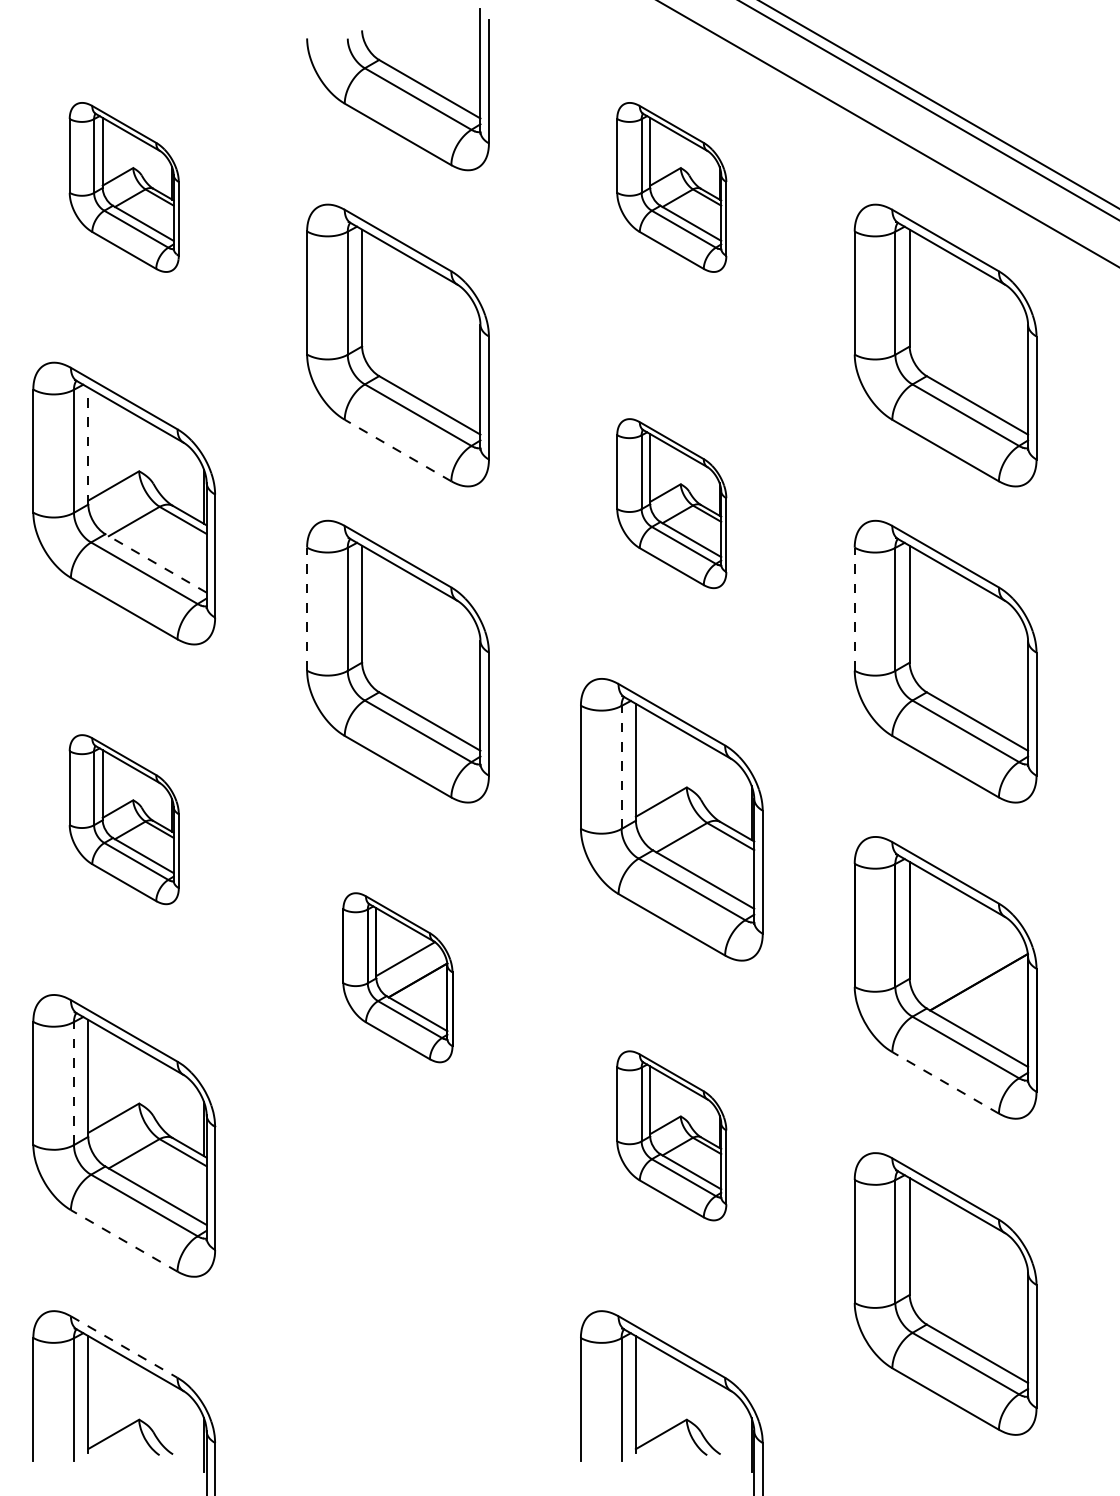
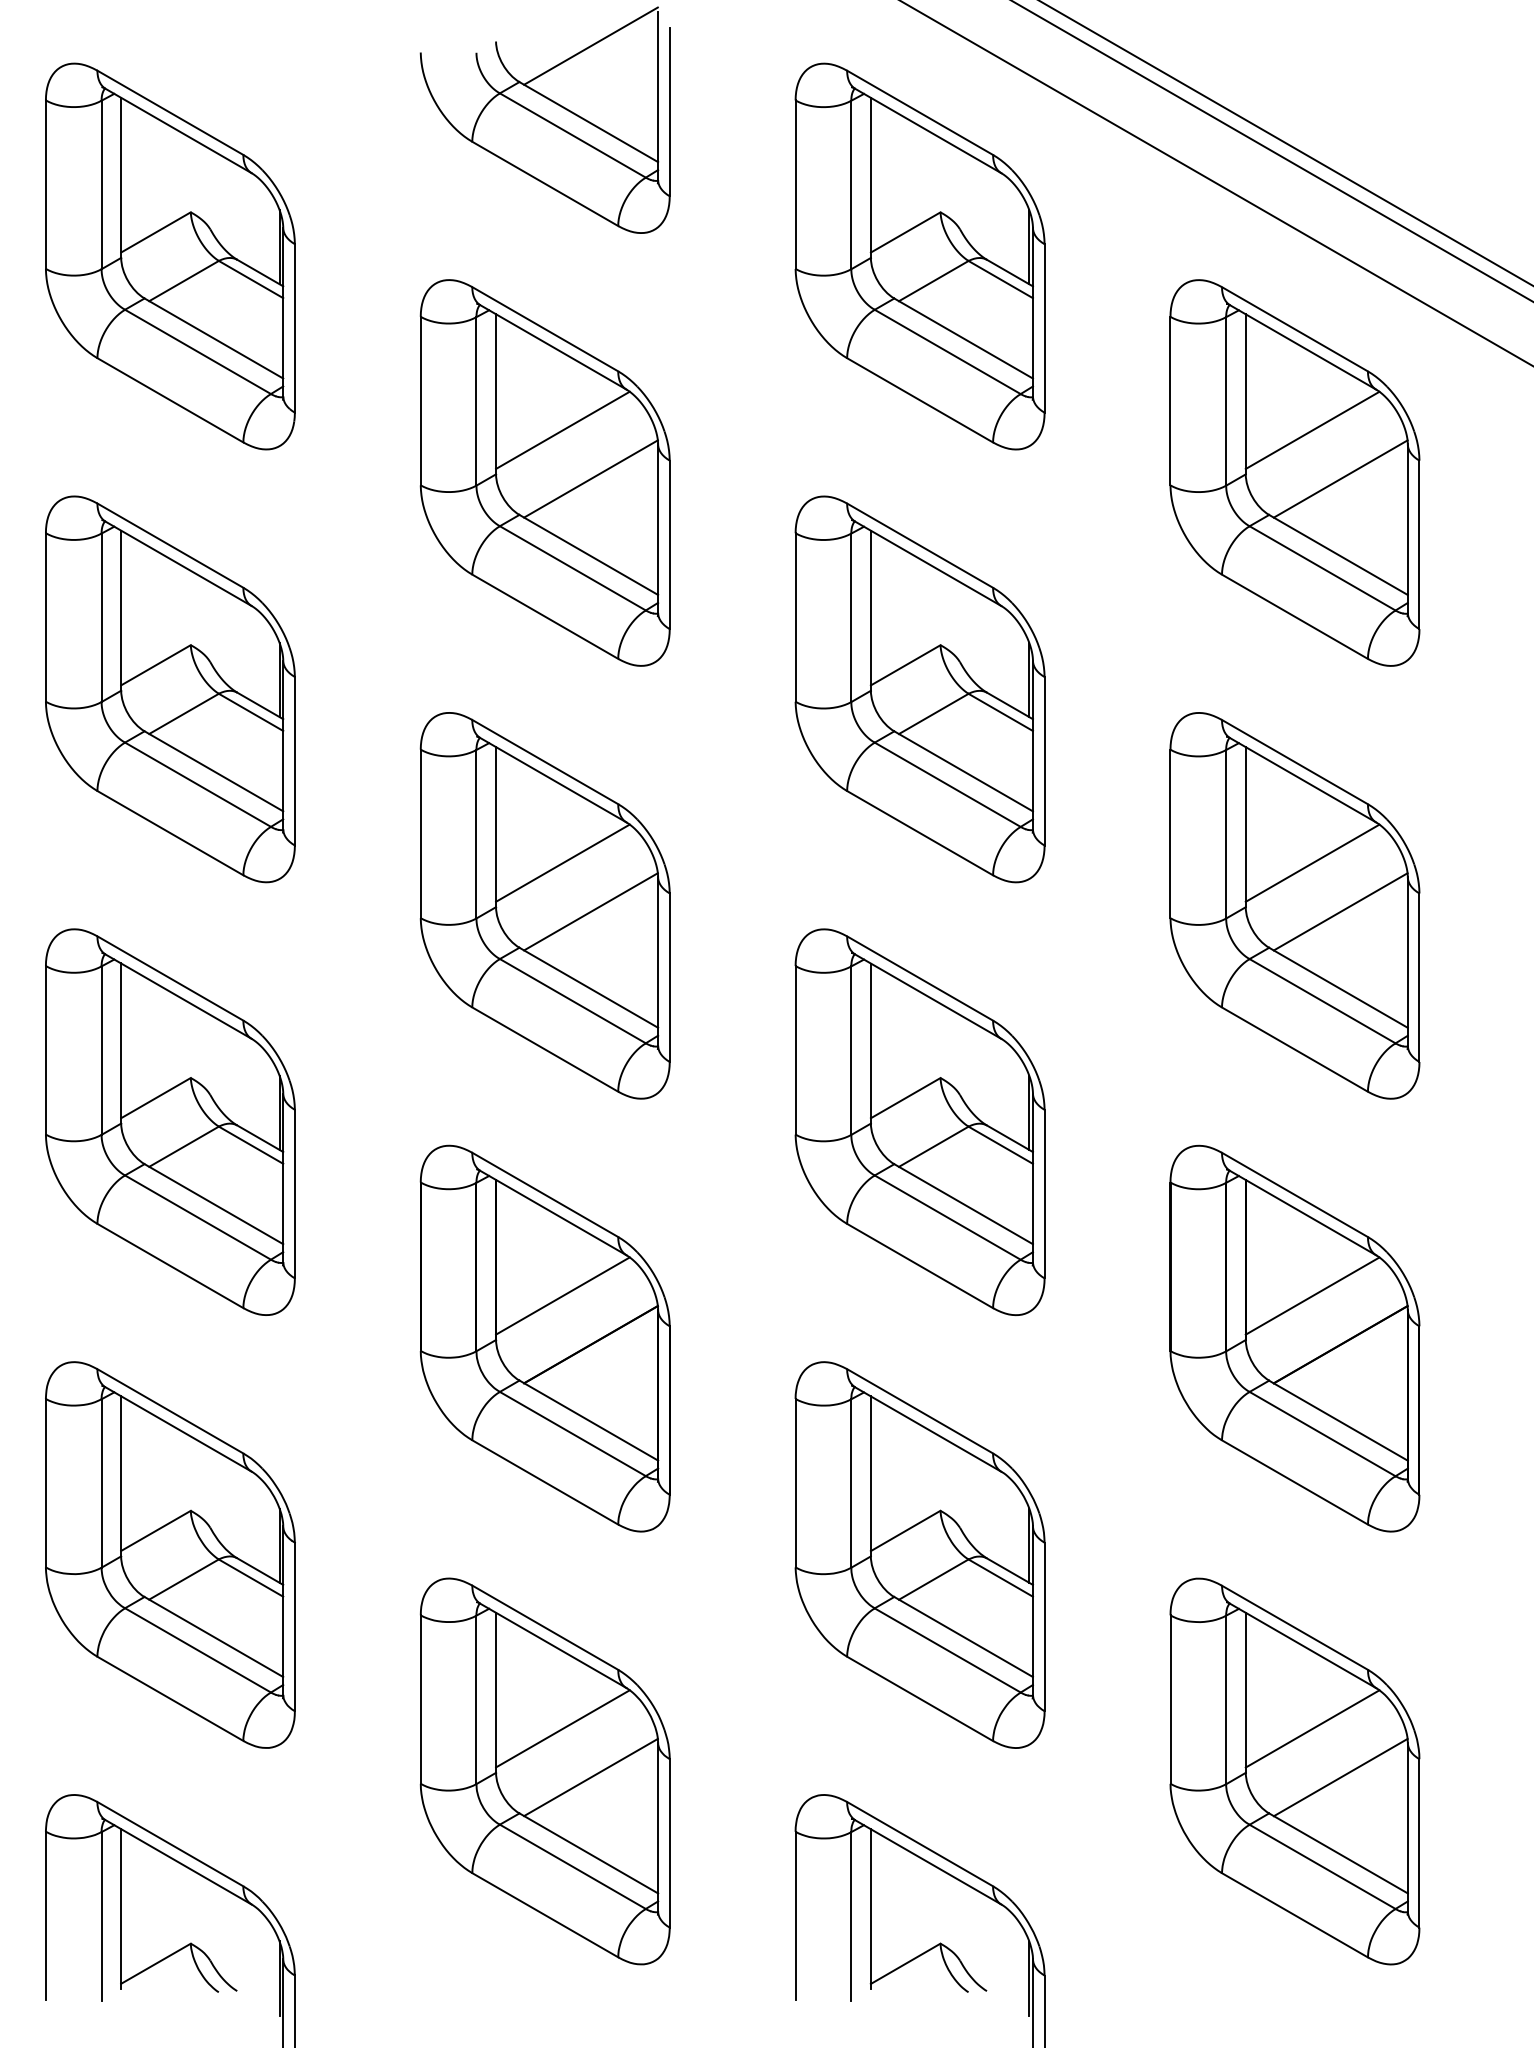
line: (431, 33) -> (590, 45), added
part: (124, 187) -> (170, 256), size x1.67
part: (671, 187) -> (919, 256), size x1.67
line: (410, 313) -> (562, 429), added
line: (958, 314) -> (1312, 430), added
line: (431, 349) -> (590, 478), added
line: (978, 349) -> (1340, 478), added
line: (88, 445) -> (121, 610), dashed -> solid
line: (397, 450) -> (544, 616), dashed -> solid
part: (671, 503) -> (919, 689), size x1.67
line: (155, 563) -> (213, 771), dashed -> solid
line: (306, 608) -> (420, 833), dashed -> solid
line: (854, 608) -> (1170, 833), dashed -> solid
line: (410, 630) -> (562, 862), added
line: (958, 630) -> (1312, 862), added
line: (431, 665) -> (590, 911), added
line: (978, 665) -> (1340, 911), added
line: (621, 767) -> (851, 1050), dashed -> solid
part: (124, 819) -> (170, 1121), size x1.67
line: (958, 946) -> (1312, 1295), added
part: (397, 977) -> (544, 1338), size x1.67
line: (73, 1082) -> (101, 1482), dashed -> solid
line: (945, 1082) -> (1294, 1482), dashed -> solid
part: (671, 1135) -> (919, 1554), size x1.67
line: (123, 1240) -> (169, 1698), dashed -> solid
line: (958, 1262) -> (1312, 1728), added
part: (397, 1293) -> (544, 1771), added
line: (978, 1298) -> (1340, 1777), added
line: (124, 1347) -> (170, 1844), dashed -> solid

